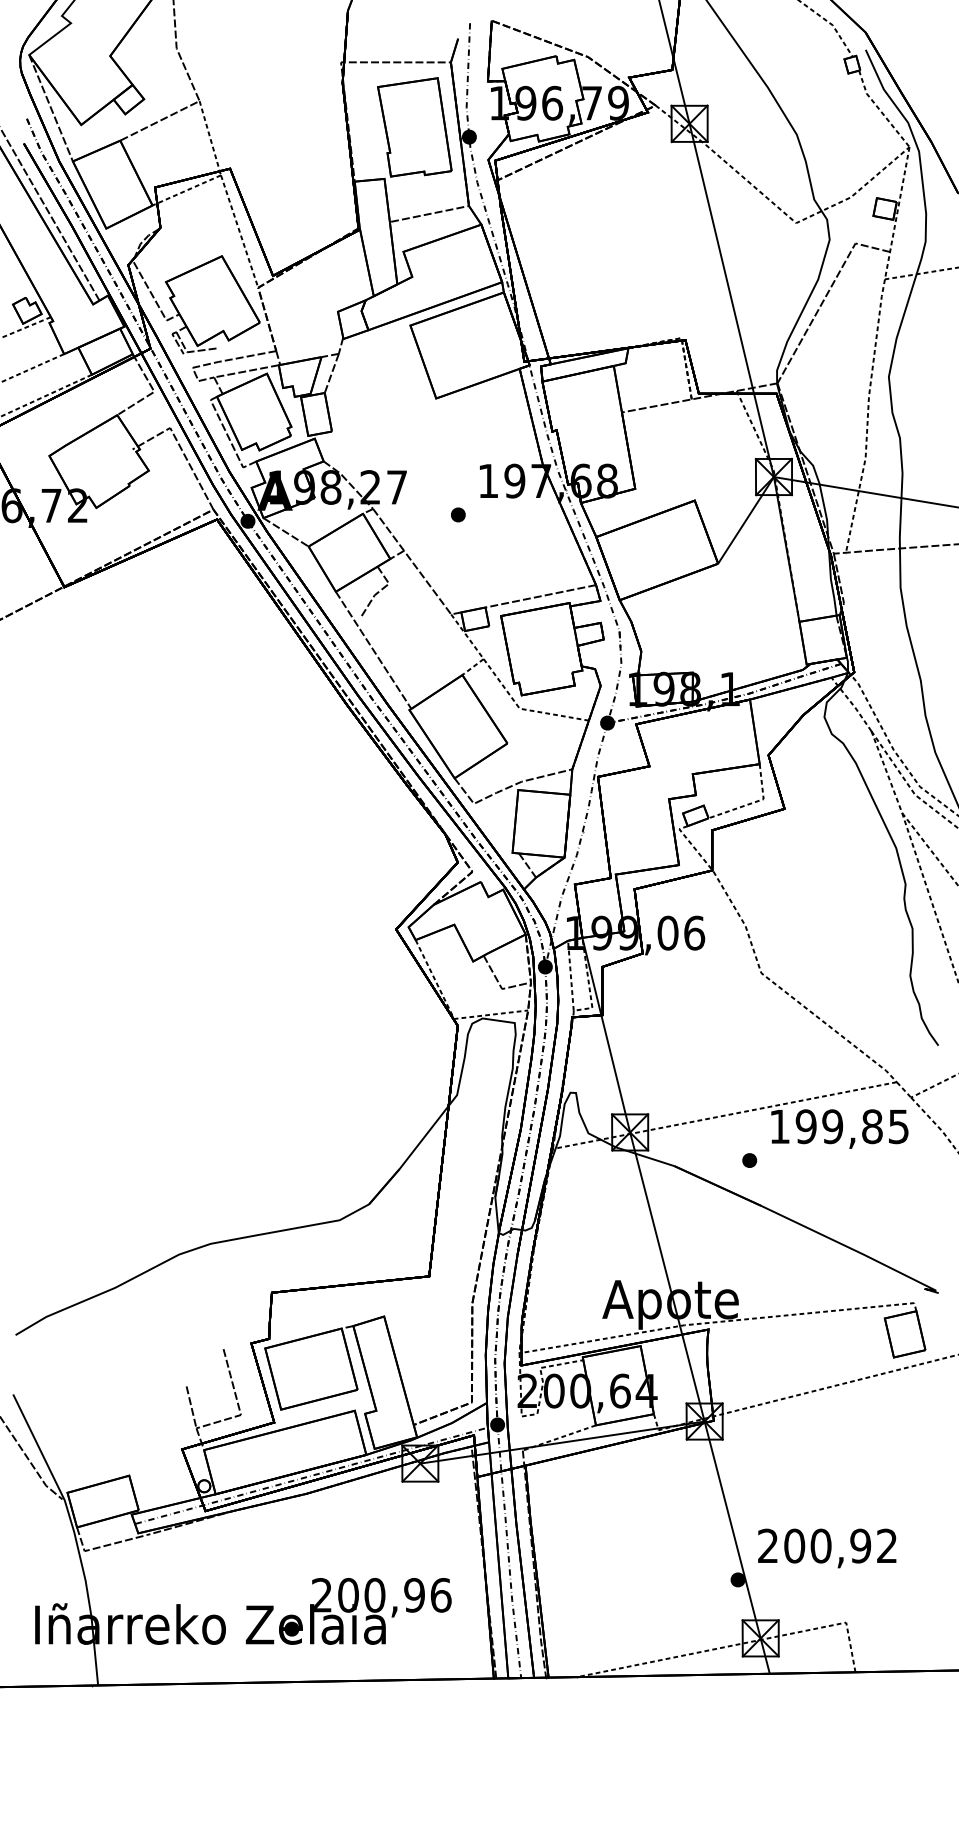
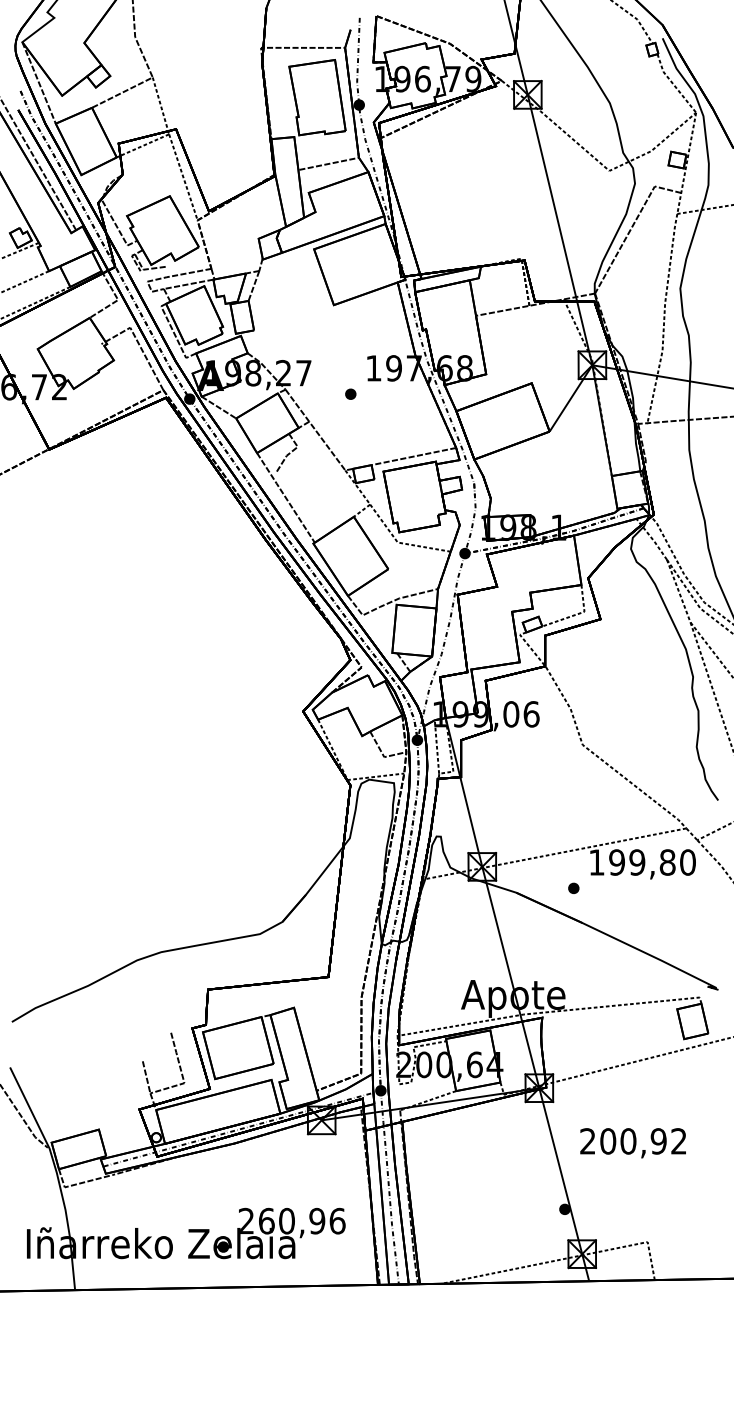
text: (898, 1126) -> (687, 862), 199,85 -> 199,80
text: (827, 1548) -> (633, 1143), moved
text: (348, 1595) -> (266, 1221), 200,96 -> 260,96

